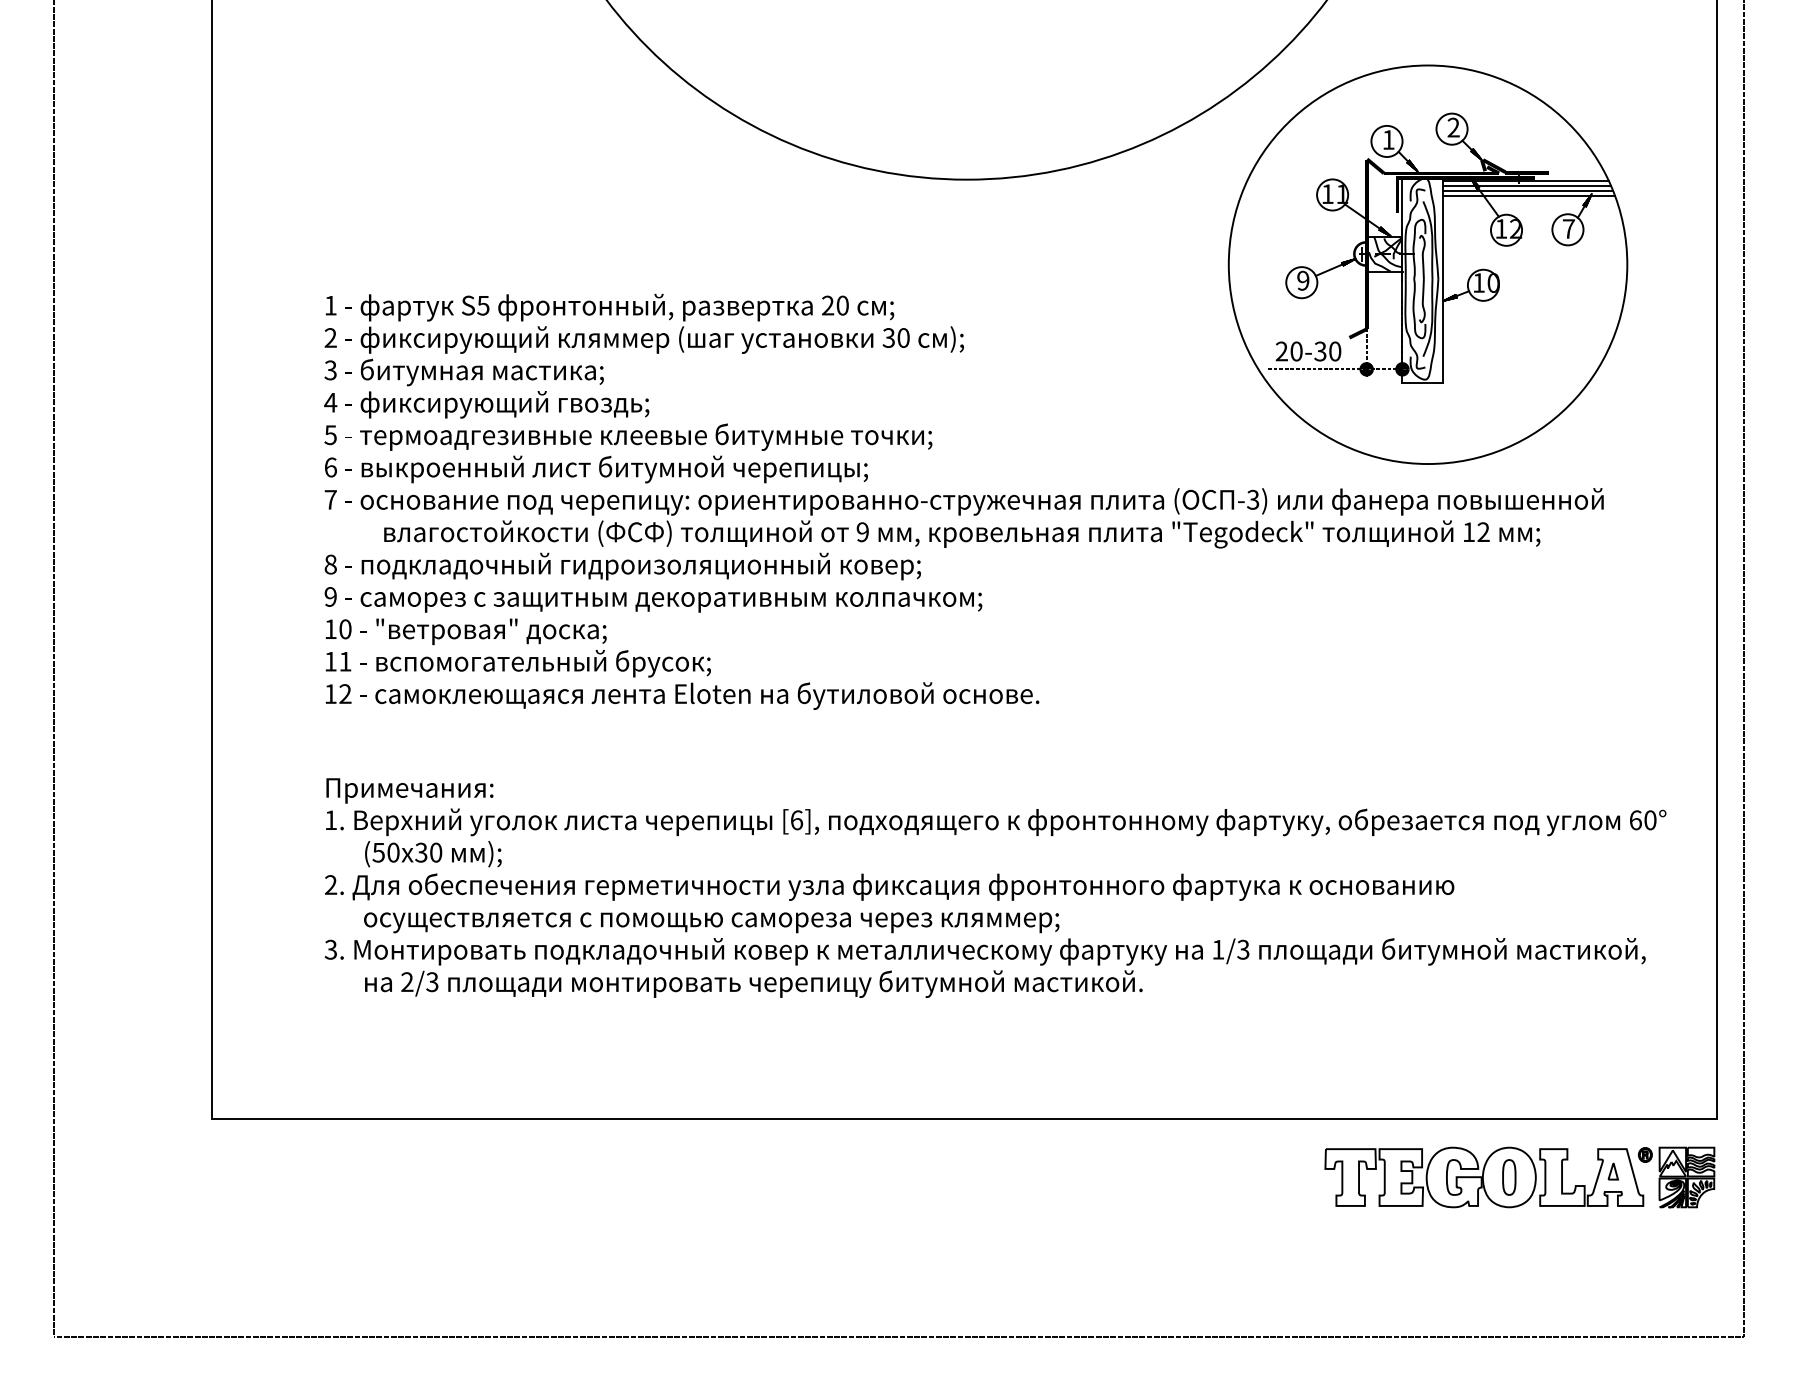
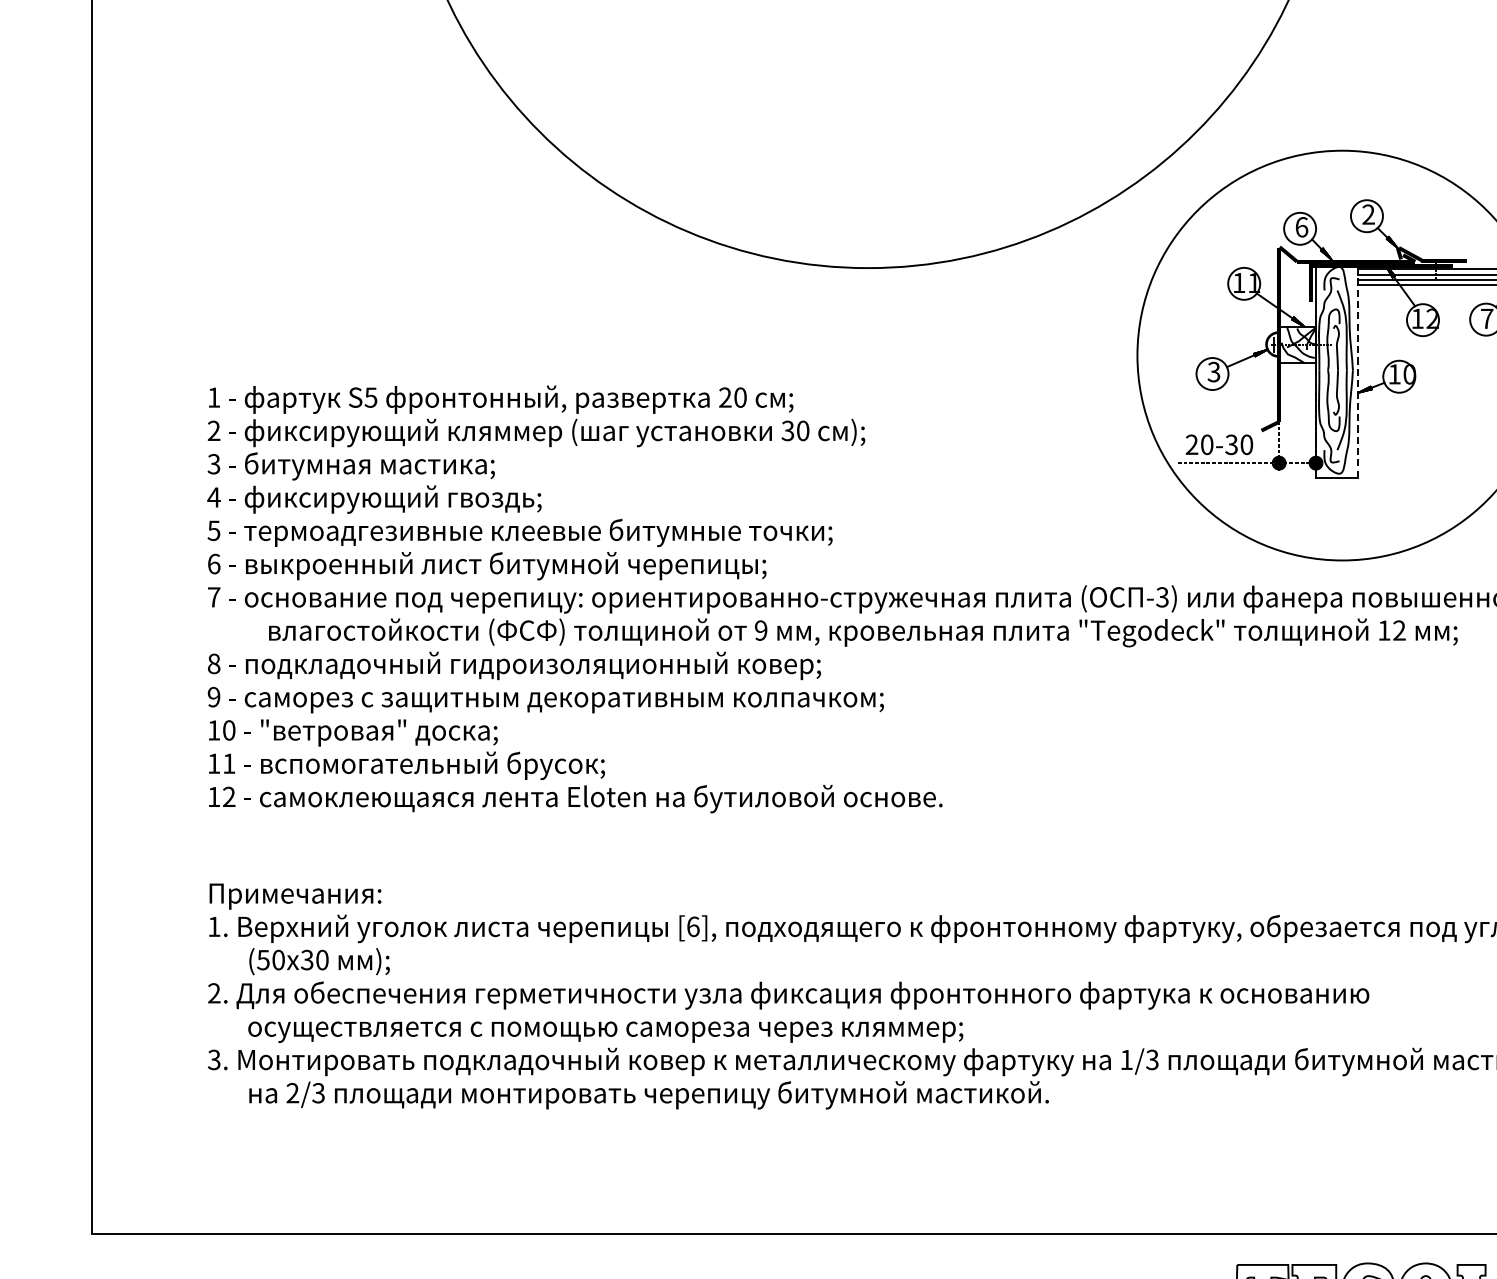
text: (1388, 139) -> (1301, 226), 1 -> 6
text: (1303, 280) -> (1214, 371), 9 -> 3
line: (1443, 281) -> (1358, 372), solid -> dashed

